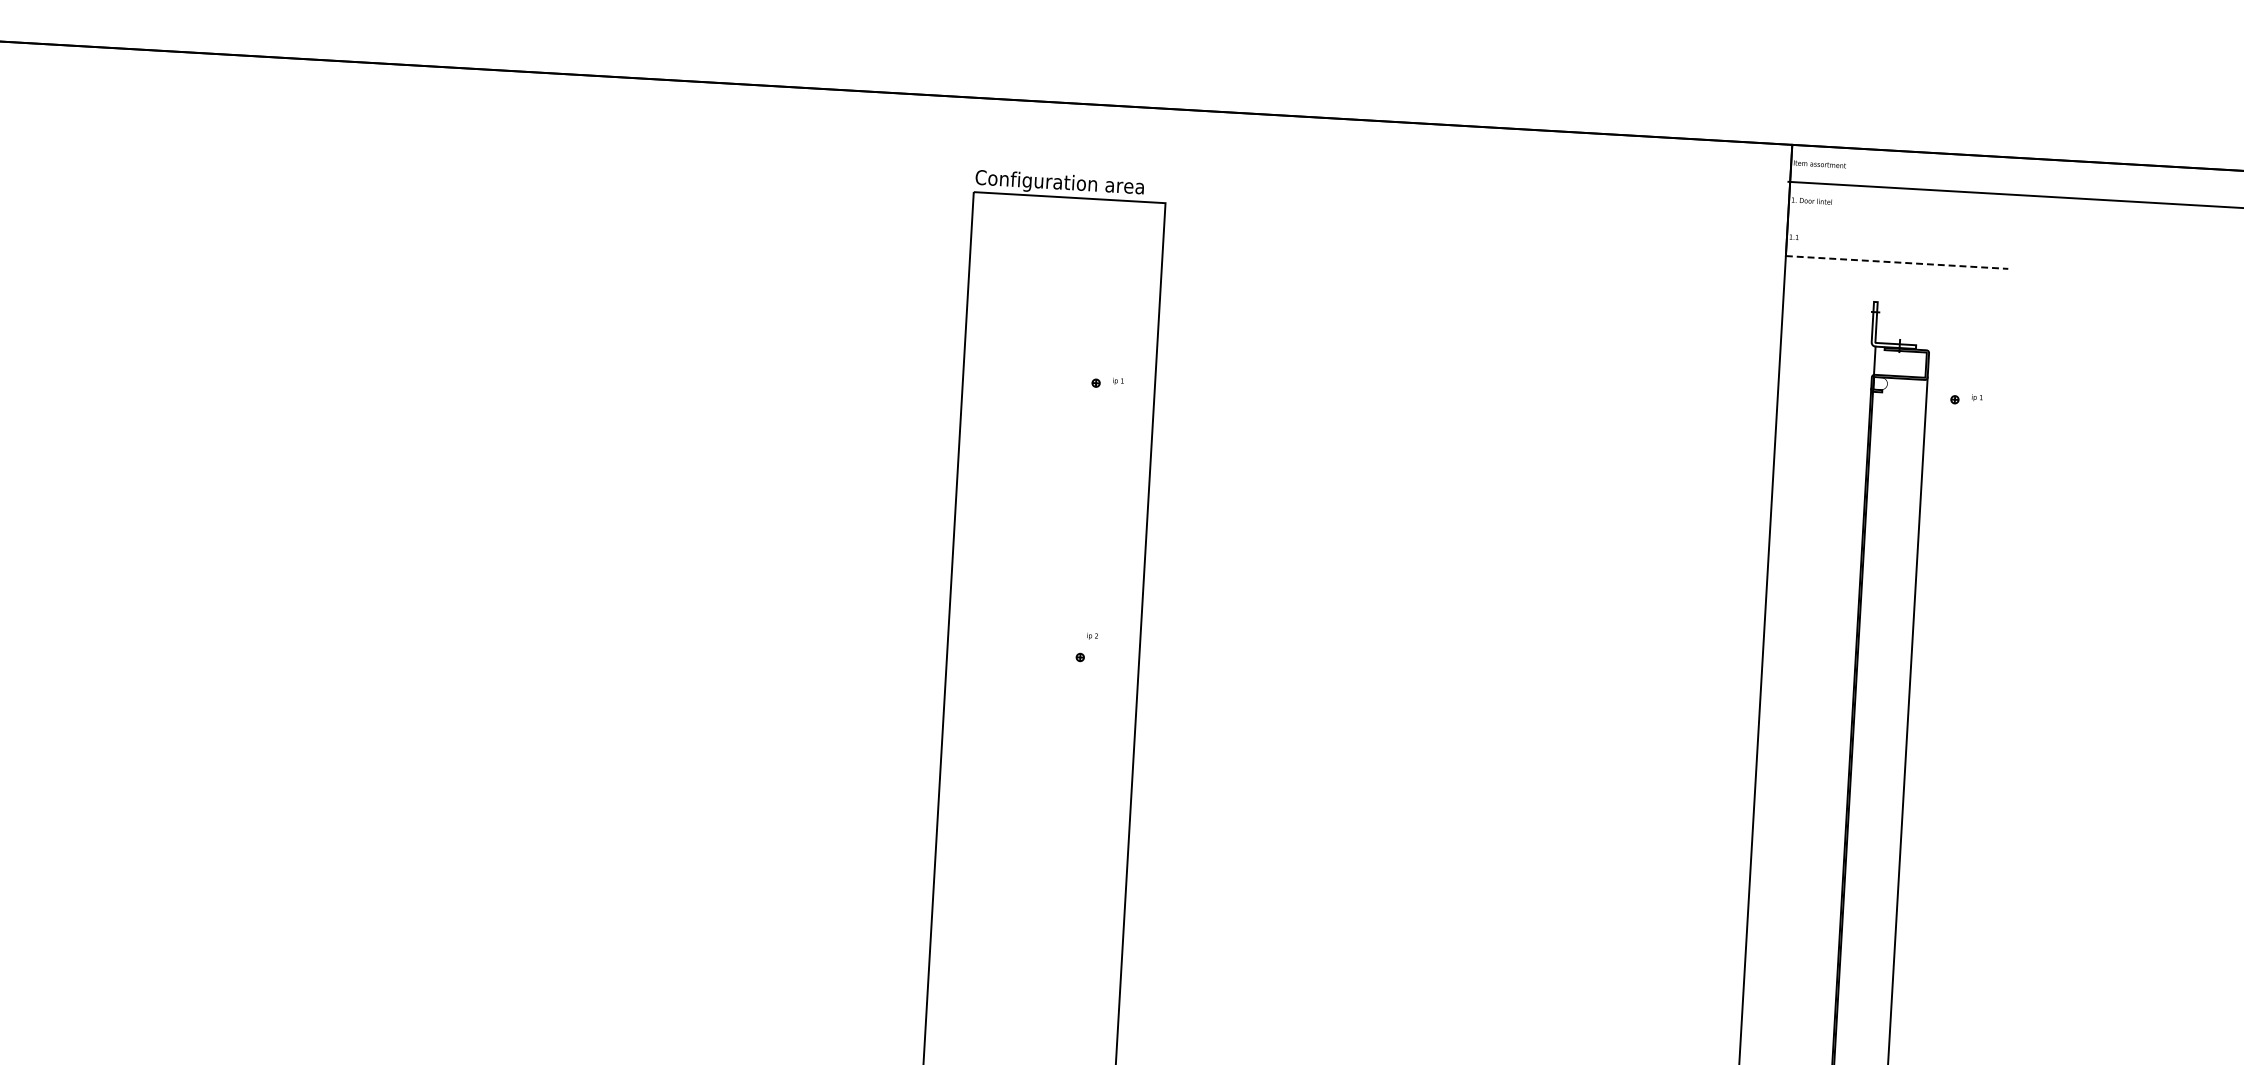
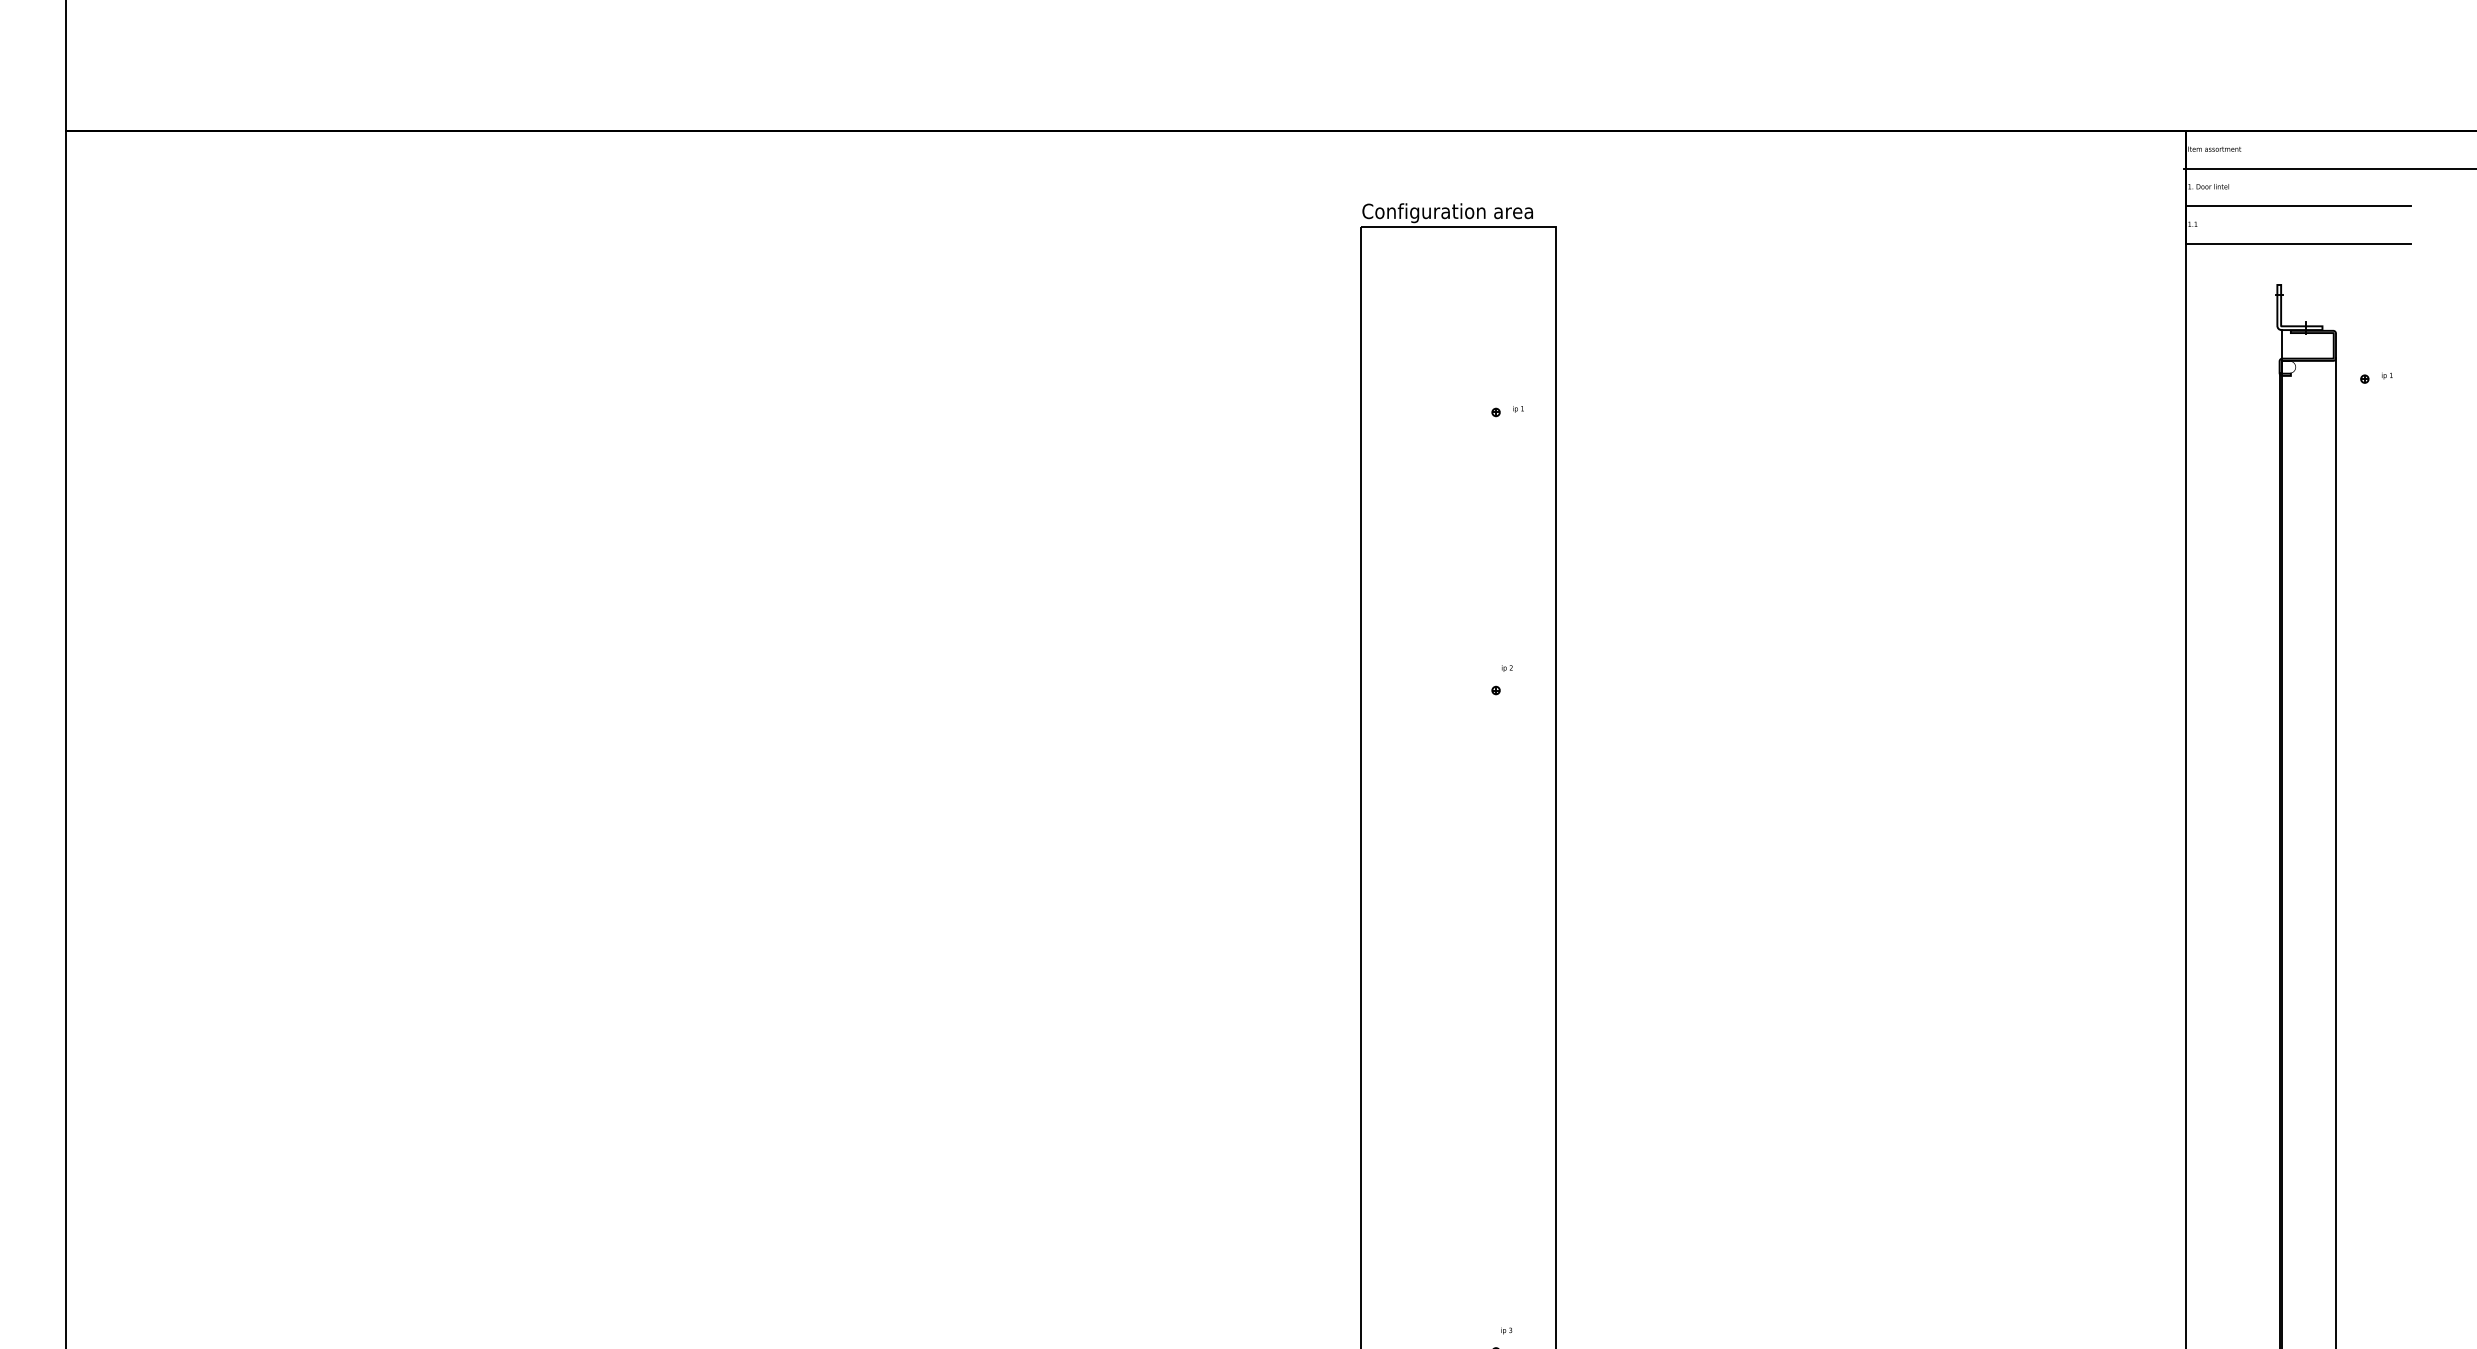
line: (1899, 225) -> (2298, 206), added
line: (1897, 262) -> (2298, 243), dashed -> solid

